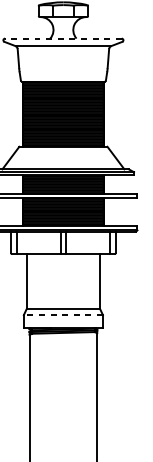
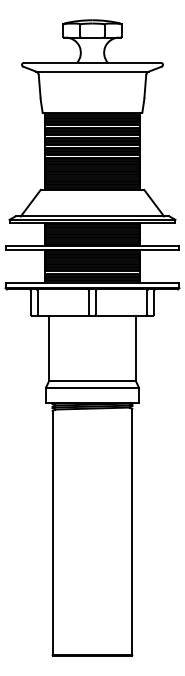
line: (63, 38) -> (92, 62), dashed -> solid
line: (63, 314) -> (92, 387), dashed -> solid

